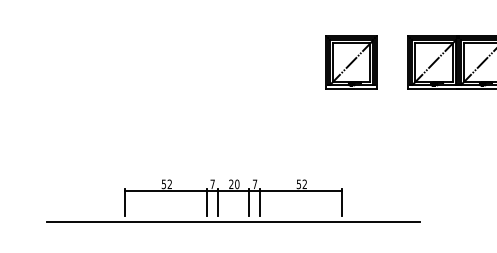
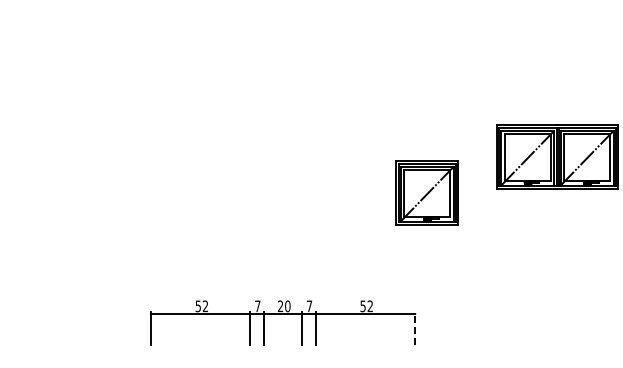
part: (350, 61) -> (426, 192), moved
line: (341, 201) -> (415, 327), solid -> dashed
line: (233, 222) -> (283, 352), removed

